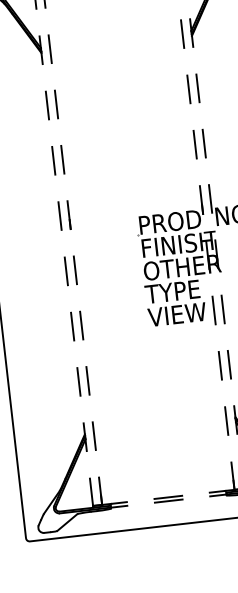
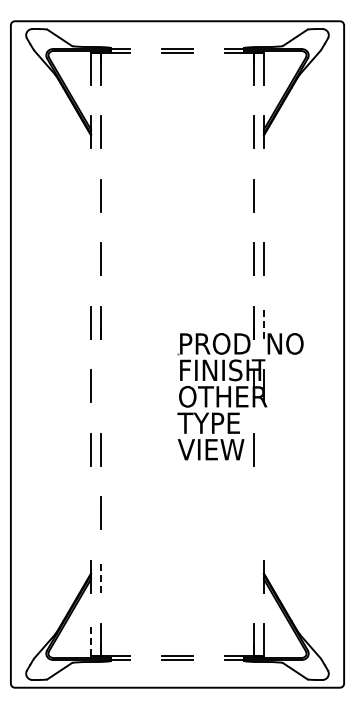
line: (197, 88) -> (263, 195), removed
line: (47, 105) -> (91, 195), removed
line: (54, 160) -> (91, 259), removed
line: (210, 198) -> (263, 322), solid -> dashed
line: (74, 269) -> (100, 385), removed
line: (222, 309) -> (263, 449), removed
line: (229, 365) -> (263, 513), removed
line: (220, 366) -> (253, 513), removed
line: (78, 381) -> (90, 512), removed
line: (226, 420) -> (253, 576), removed
line: (94, 435) -> (101, 576), solid -> dashed
line: (91, 491) -> (91, 639), solid -> dashed

